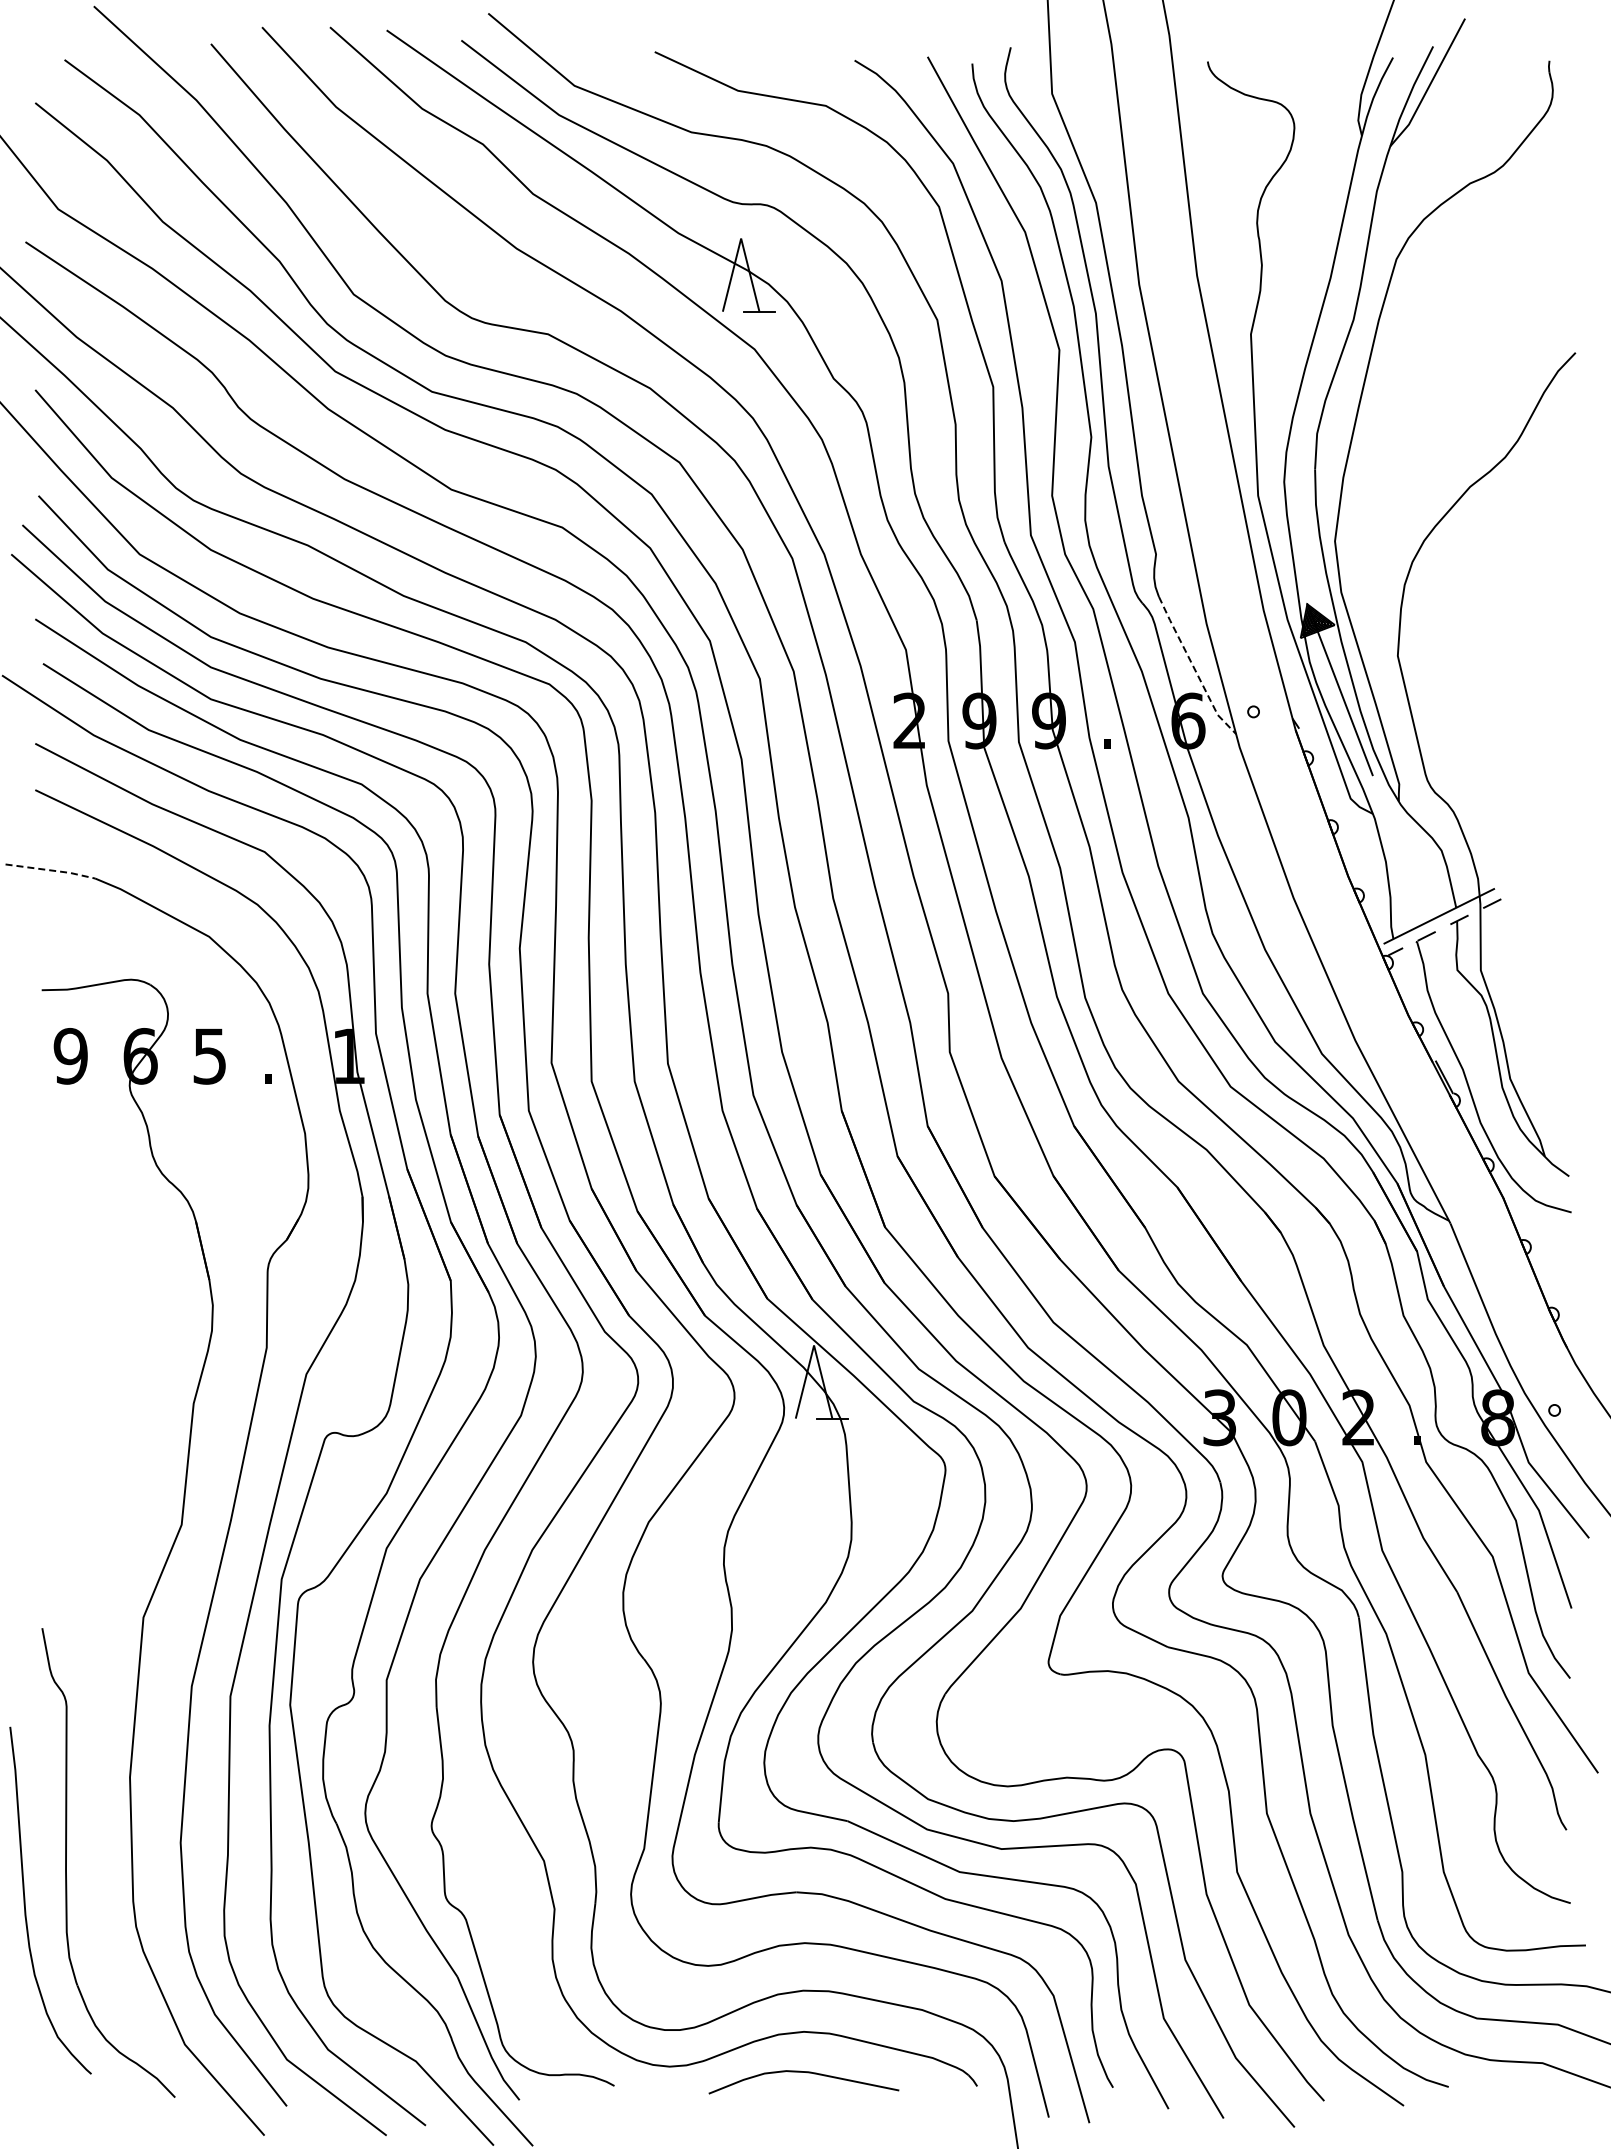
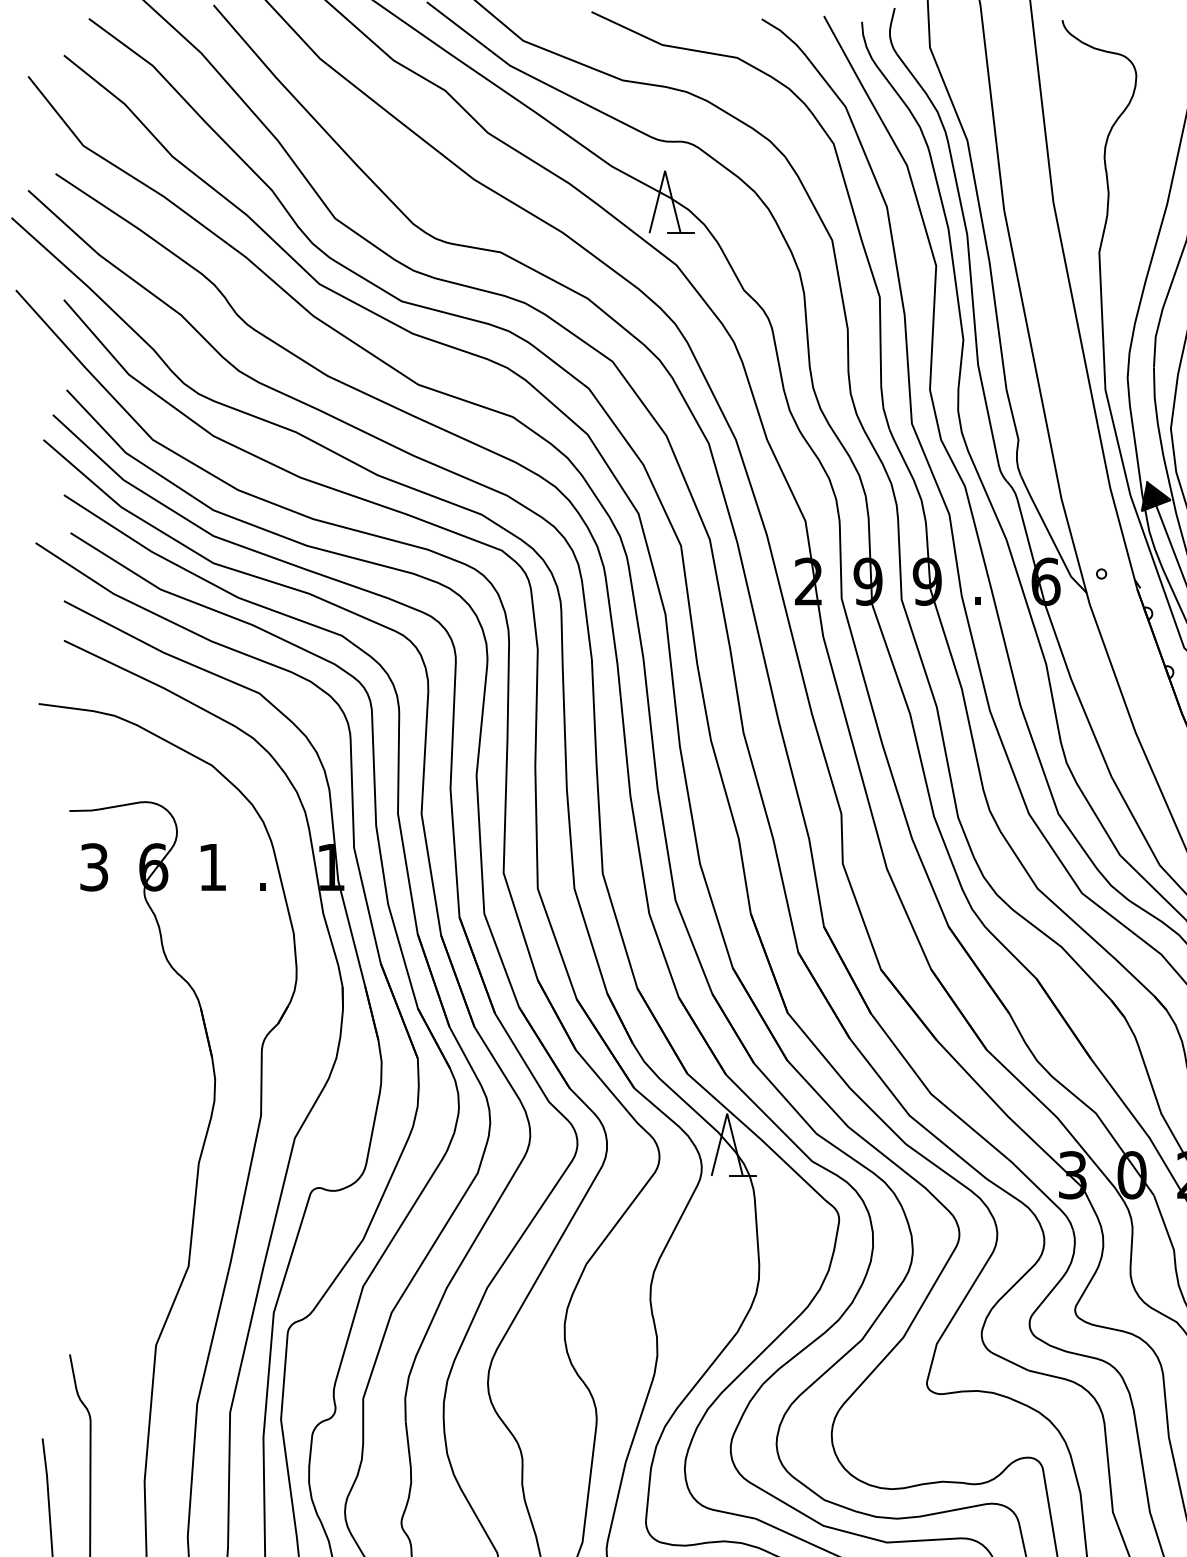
line: (1194, 668) -> (1051, 537), dashed -> solid
line: (51, 870) -> (77, 709), dashed -> solid
text: (70, 1056) -> (93, 867), 9 -> 3
text: (209, 1056) -> (212, 867), 5 -> 1

